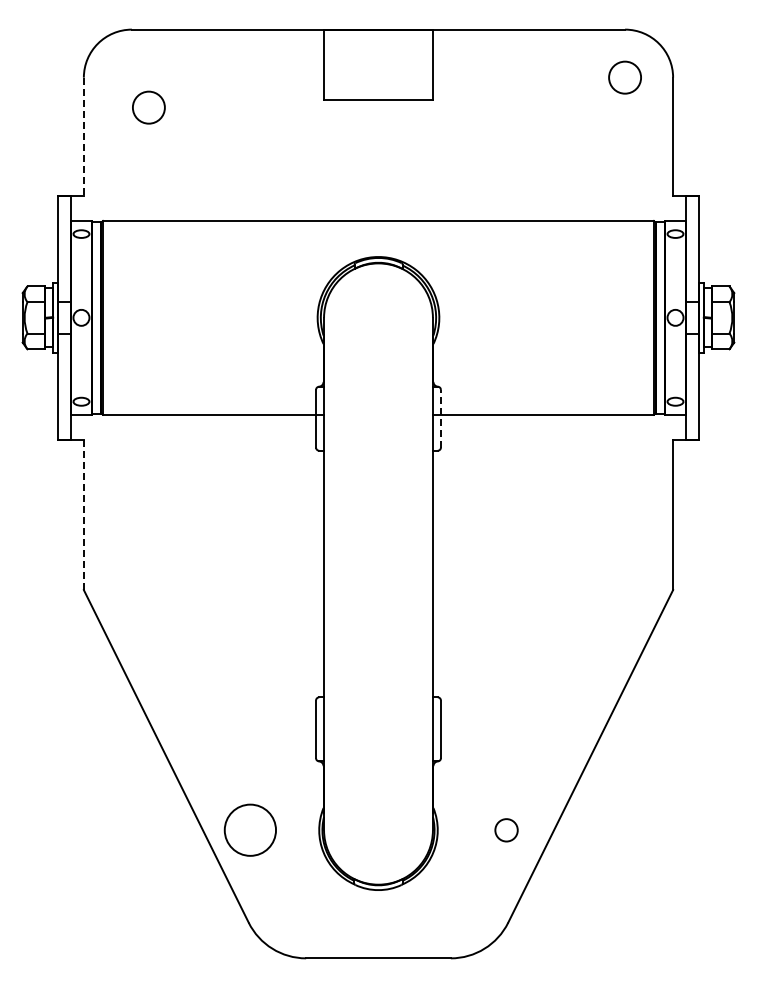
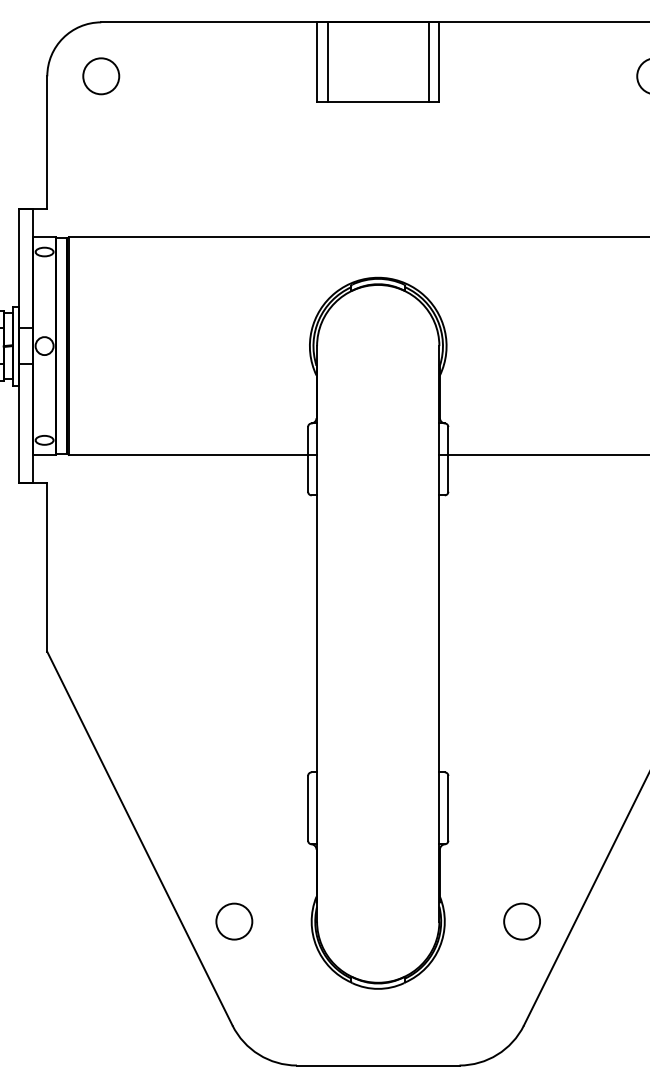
line: (333, 64) -> (327, 61), added
line: (423, 64) -> (428, 61), added
circle: (148, 107) -> (100, 76), moved
line: (83, 137) -> (46, 143), dashed -> solid
line: (440, 418) -> (447, 459), dashed -> solid
line: (83, 515) -> (46, 568), dashed -> solid
circle: (250, 830) -> (234, 921), size x0.62
circle: (506, 830) -> (522, 921), size x1.43

